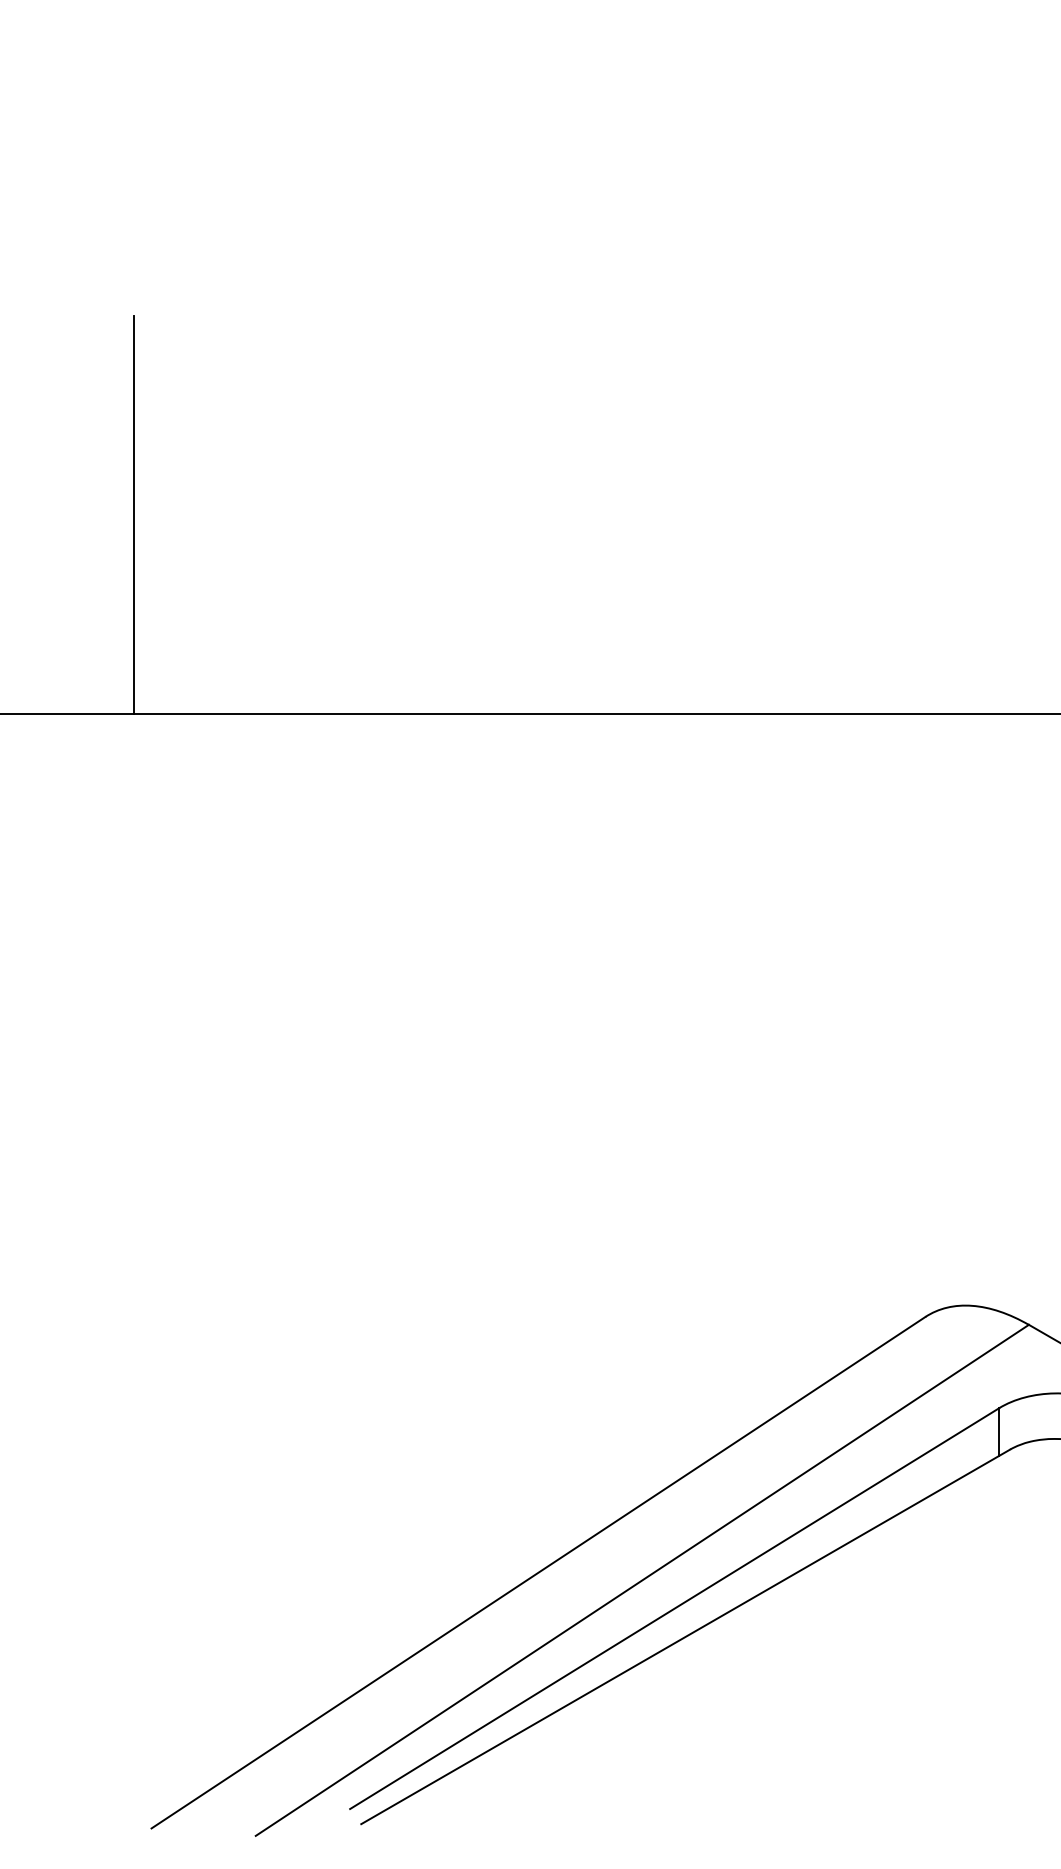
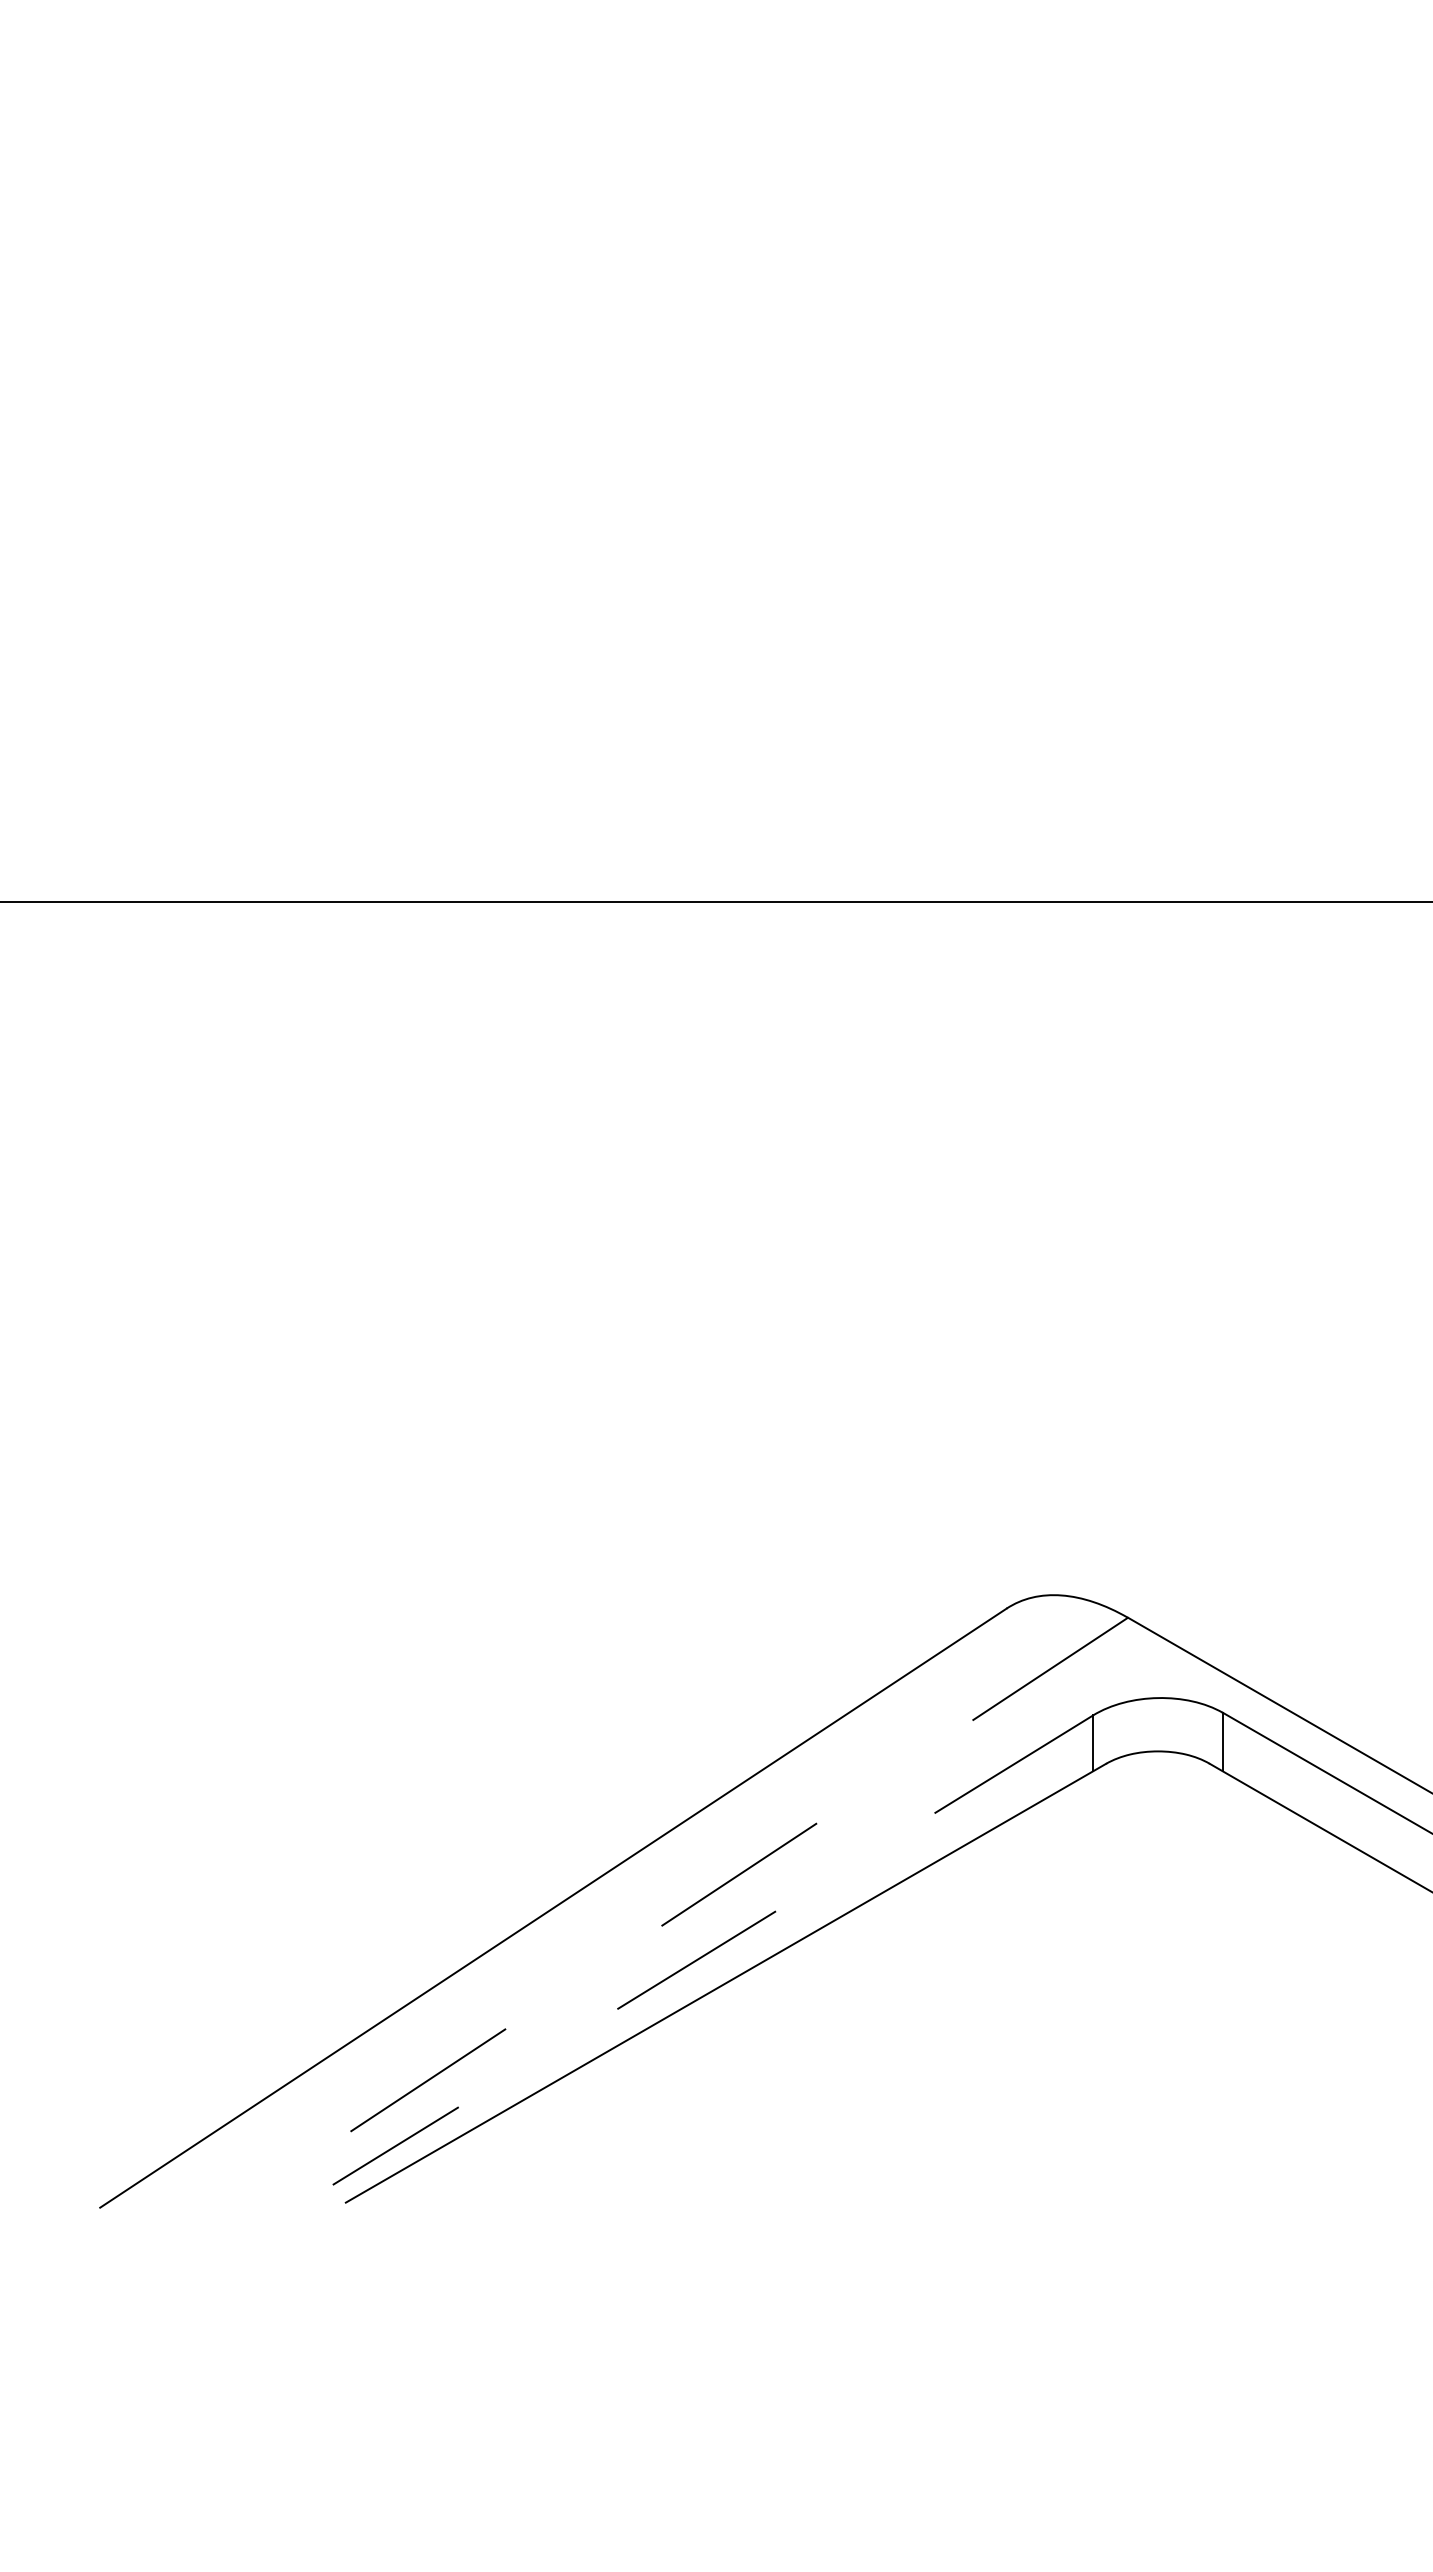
line: (133, 515) -> (79, 669), removed
line: (642, 1580) -> (675, 1917), solid -> dashed
line: (675, 1608) -> (713, 1950), solid -> dashed

